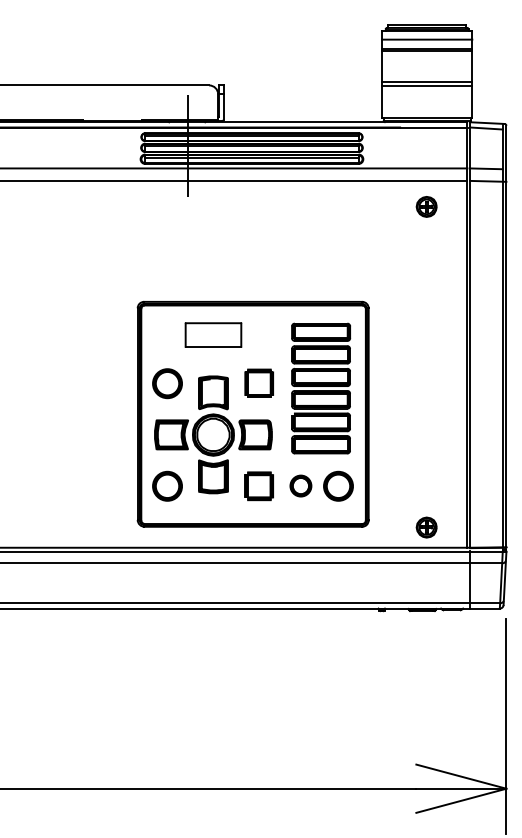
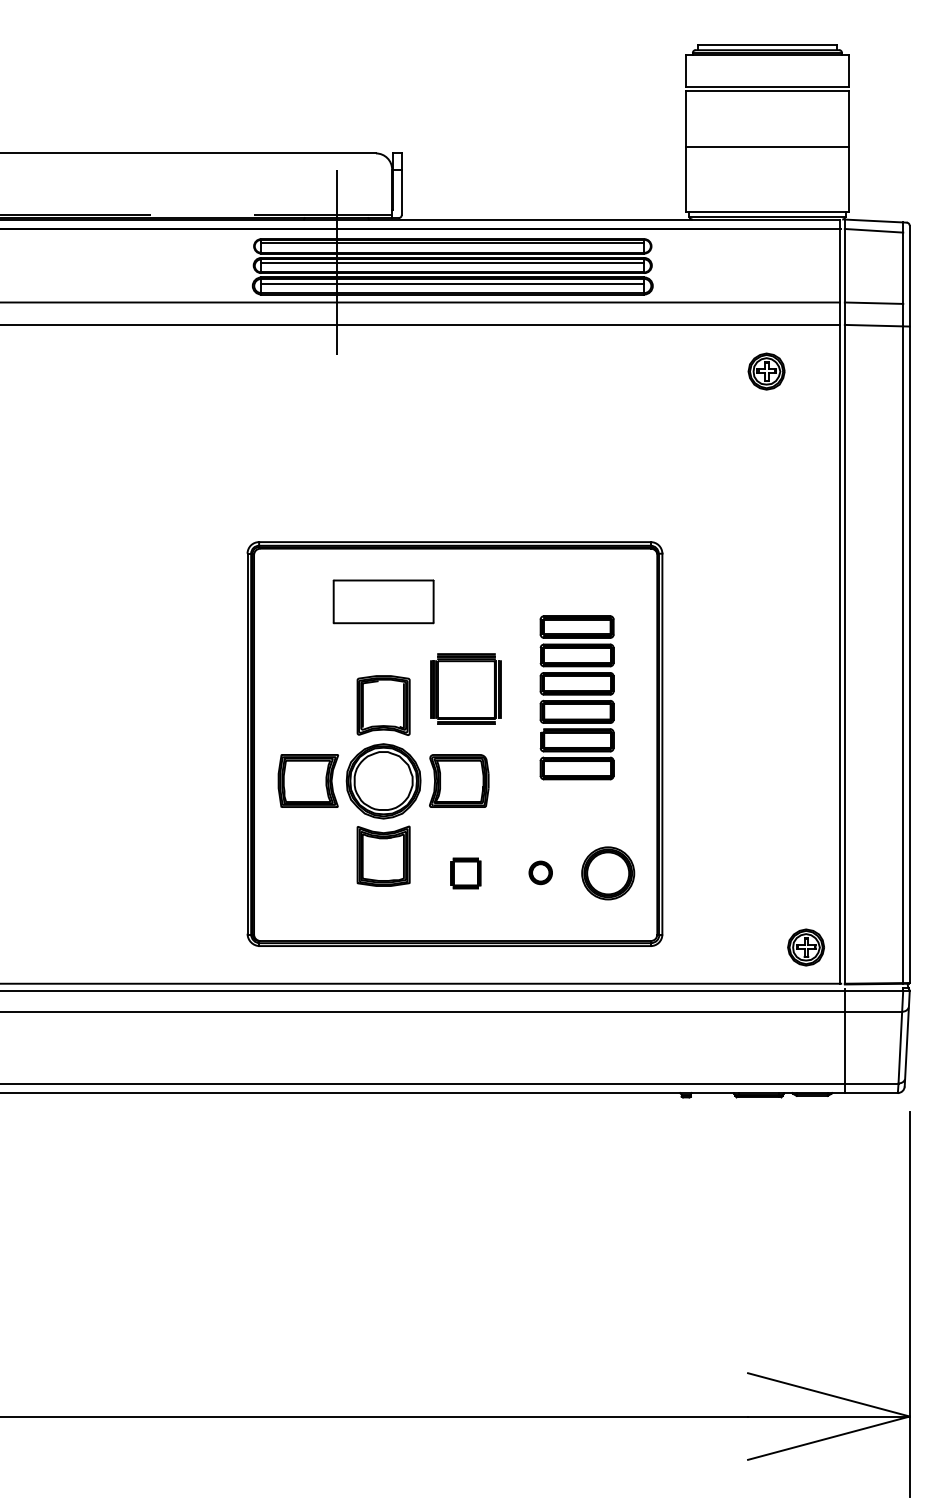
line: (427, 39) -> (768, 70), removed
line: (427, 86) -> (768, 155), removed
part: (258, 382) -> (464, 686), size x1.4
part: (167, 383) -> (301, 688), removed
part: (321, 388) -> (577, 697), size x0.7
part: (167, 485) -> (301, 871), removed
part: (300, 485) -> (539, 871), size x0.6
part: (258, 486) -> (464, 873), size x0.6
part: (426, 527) -> (805, 947), moved

